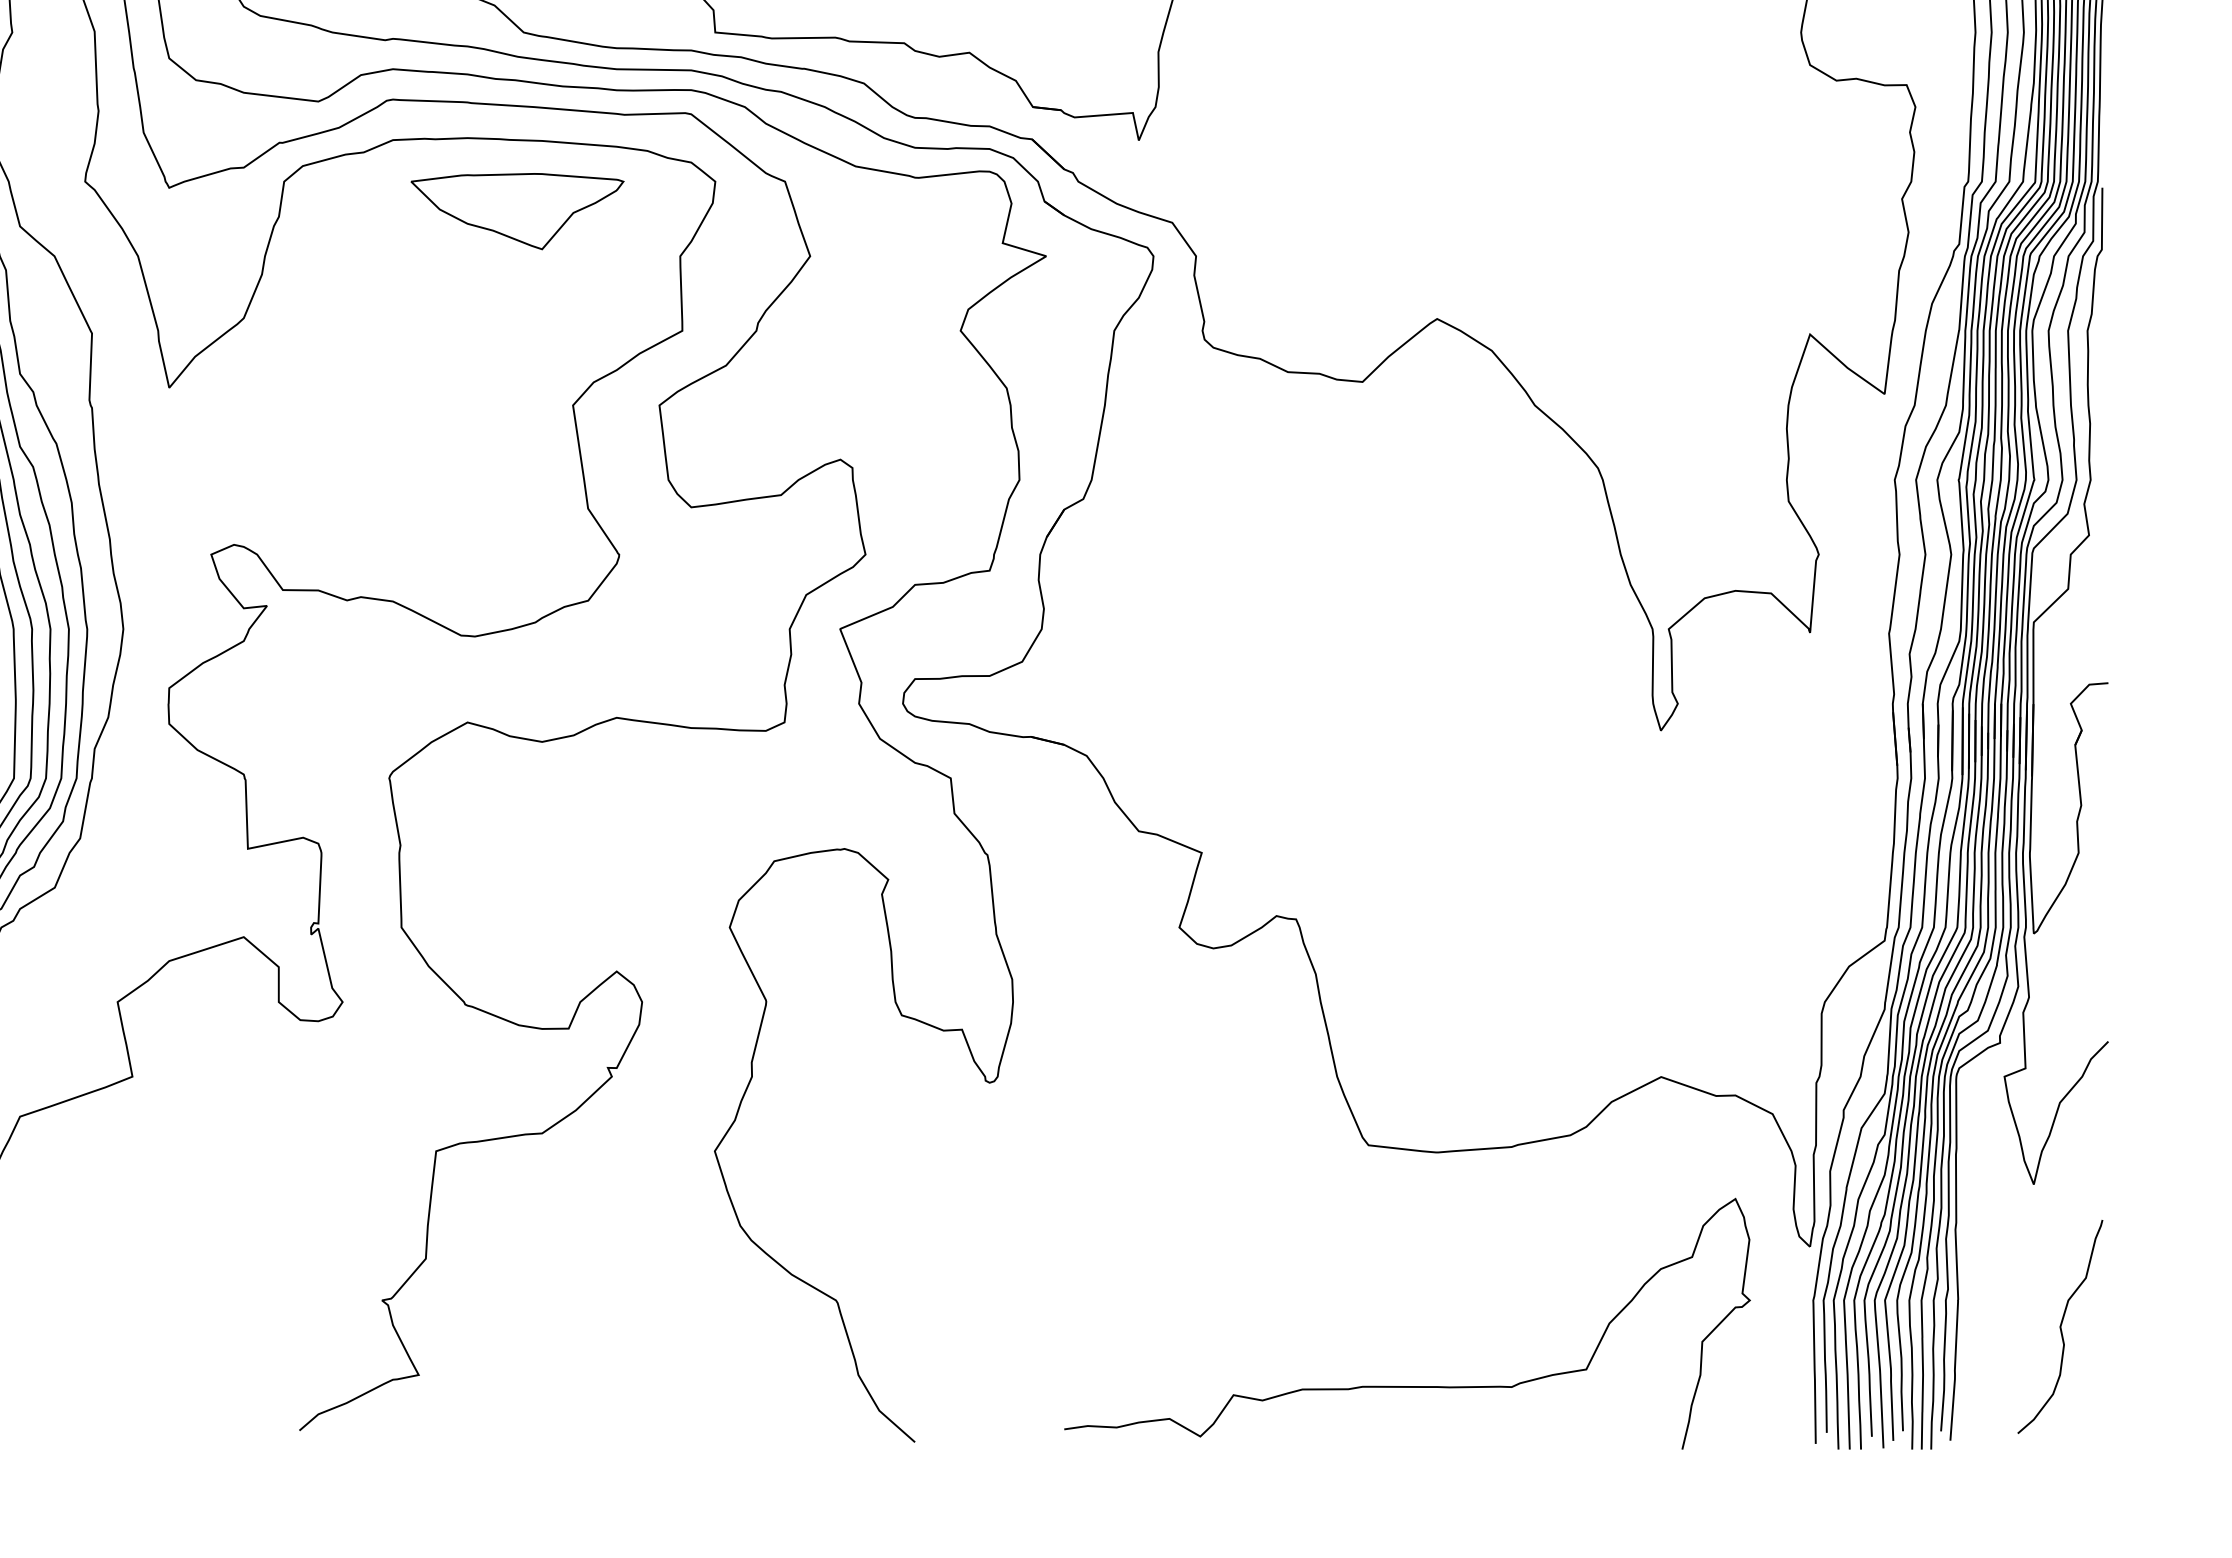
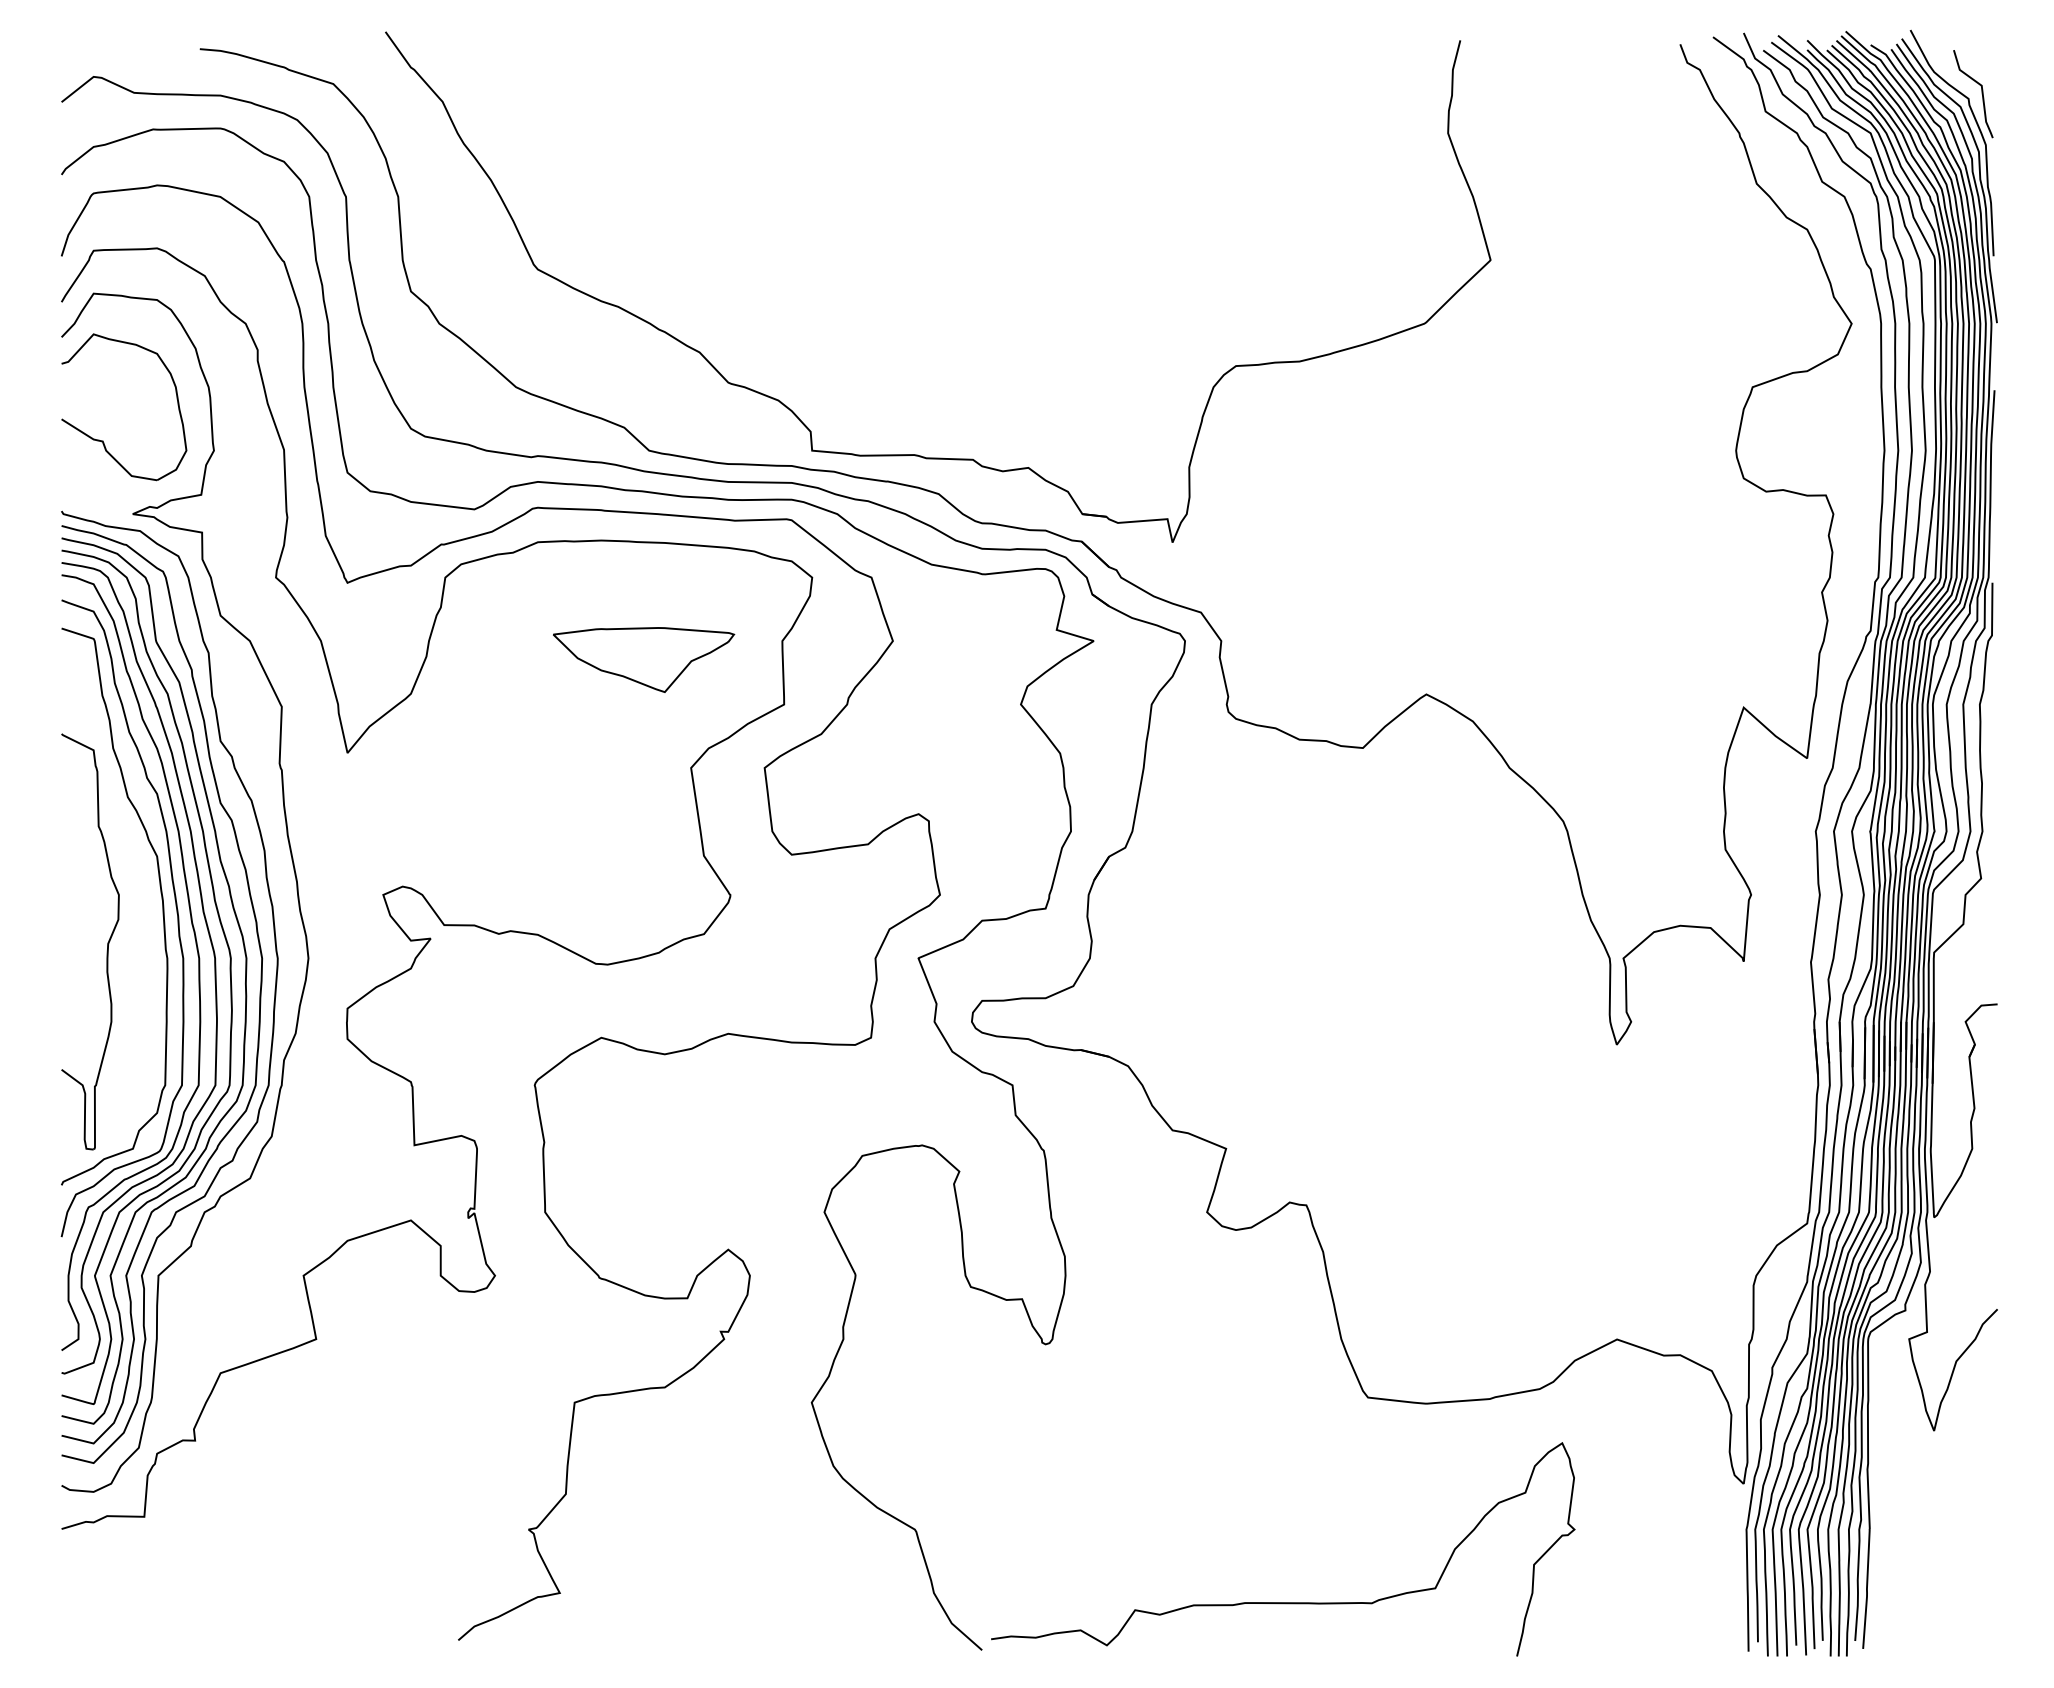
part: (518, 210) -> (644, 659), moved
curve: (2060, 1327) -> (1956, 1552), removed
curve: (1407, 1386) -> (1283, 1602), moved

